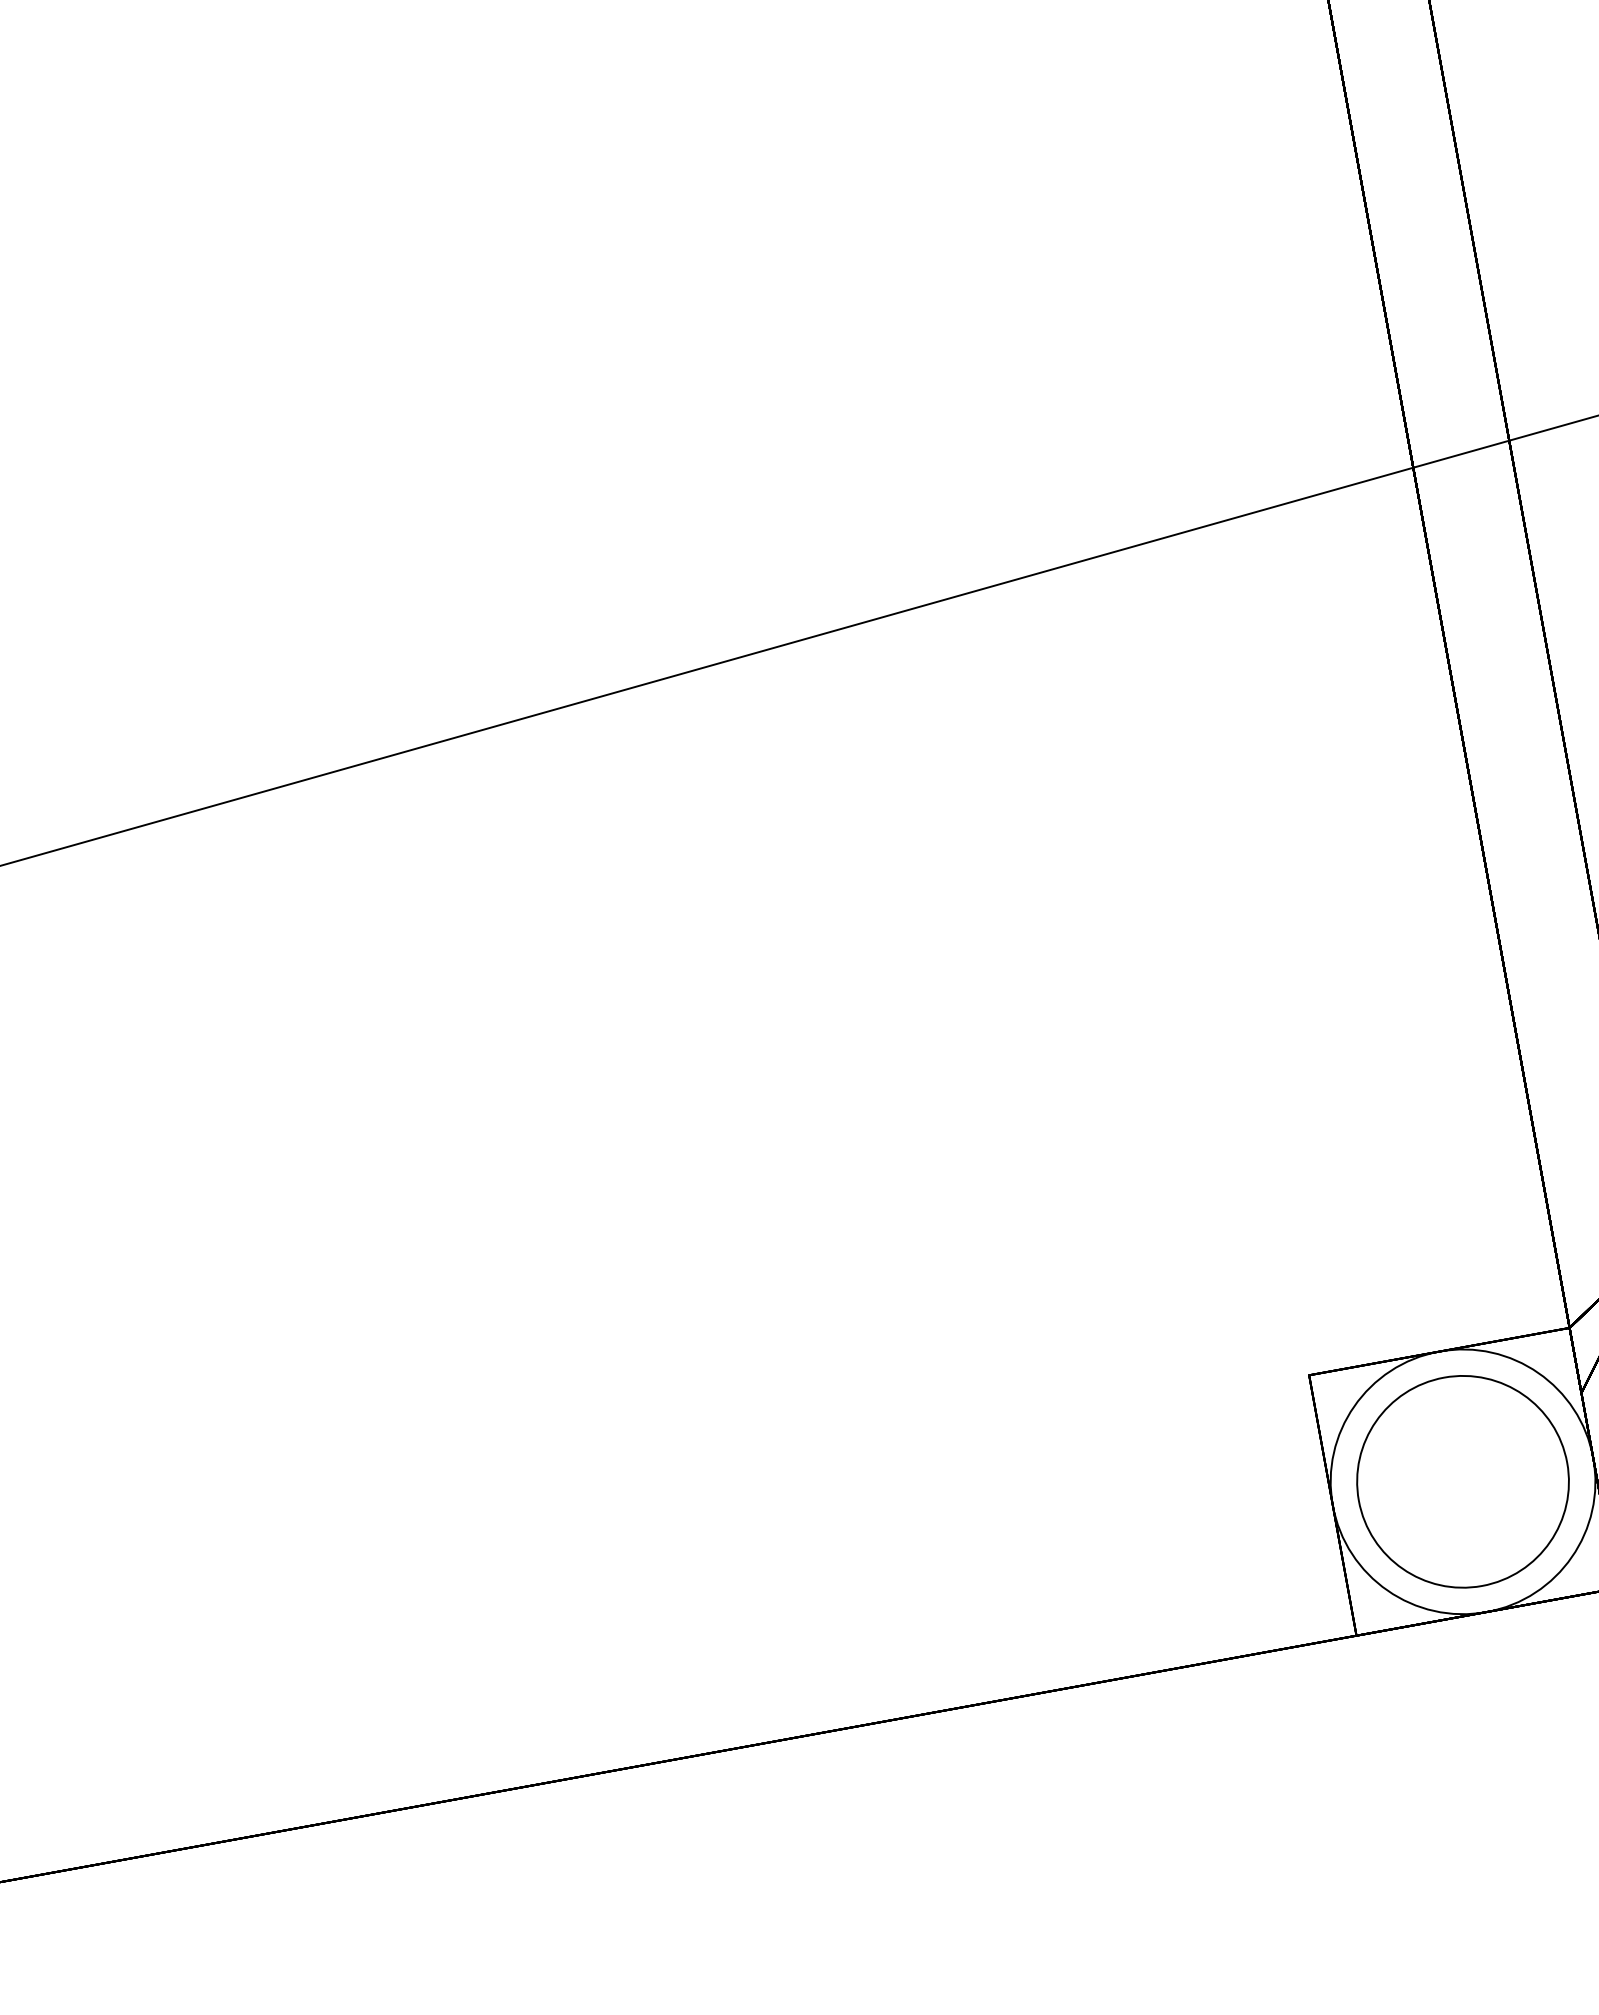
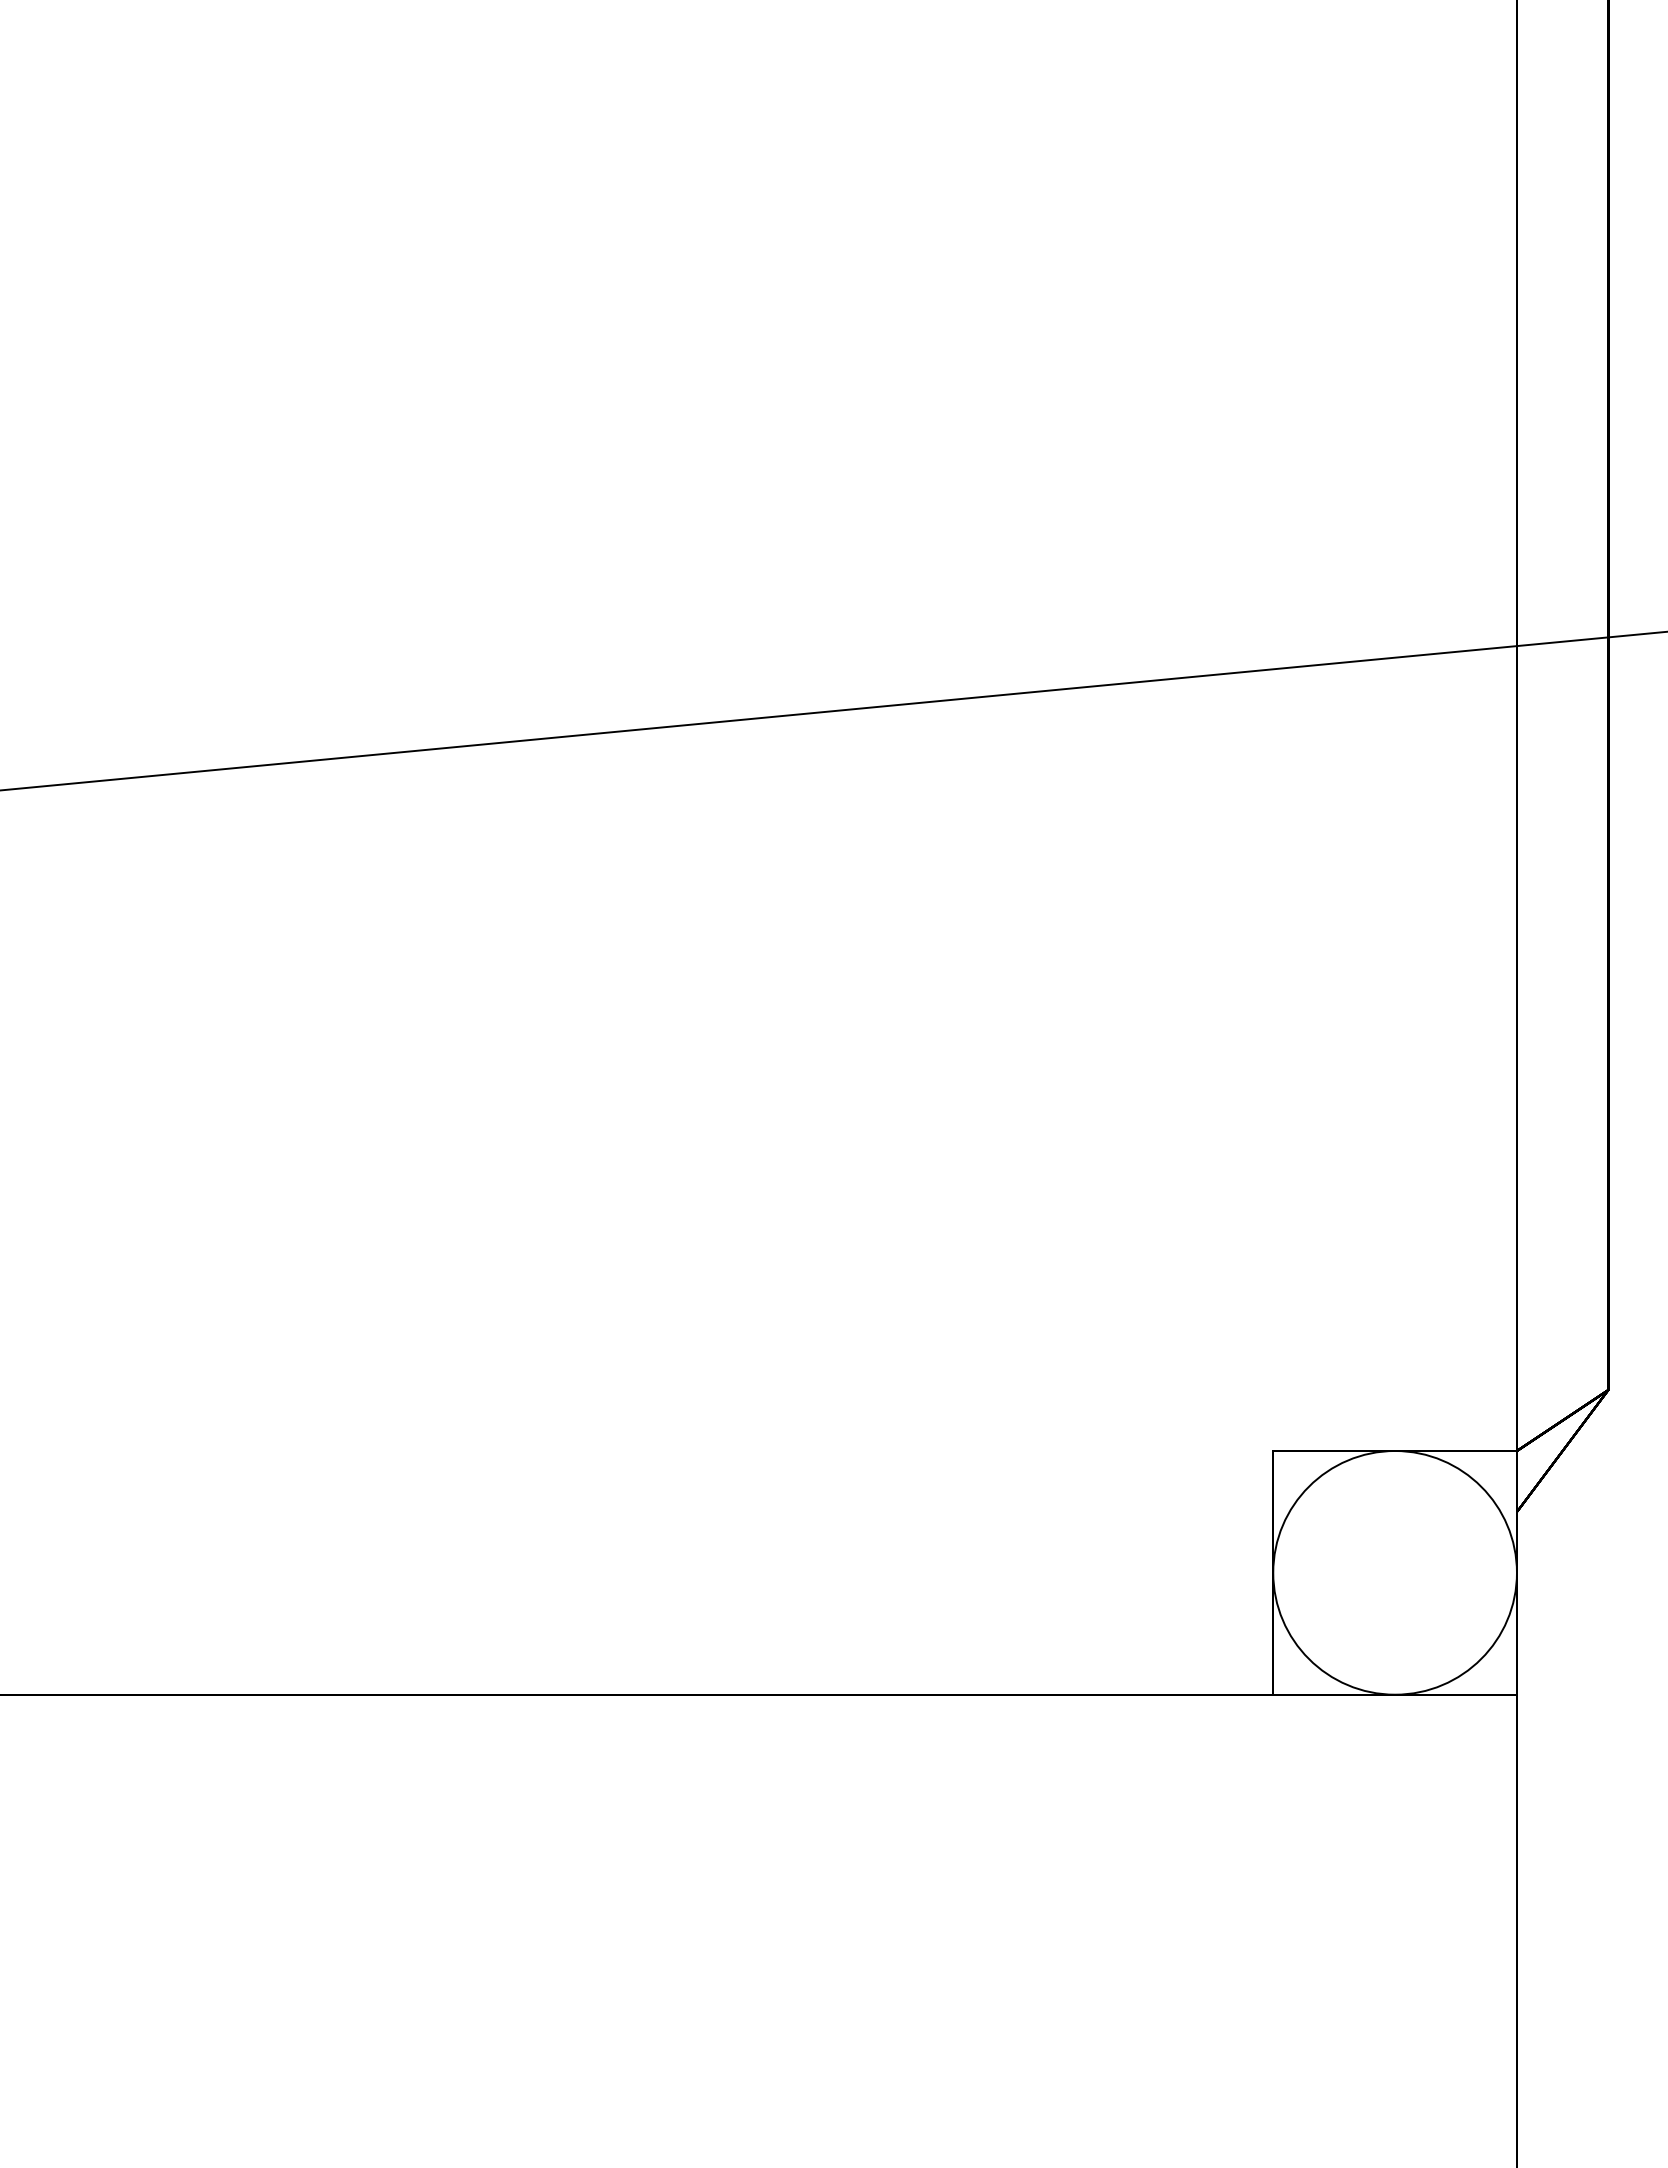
circle: (1462, 1481) -> (1394, 1572), removed

